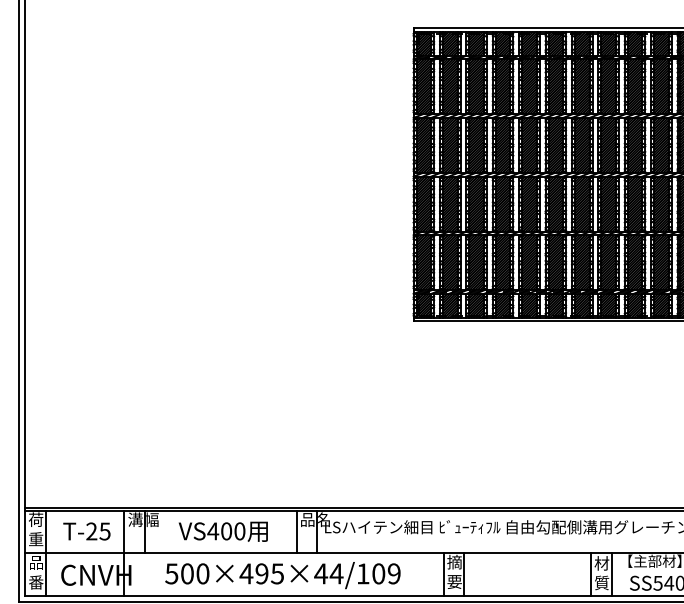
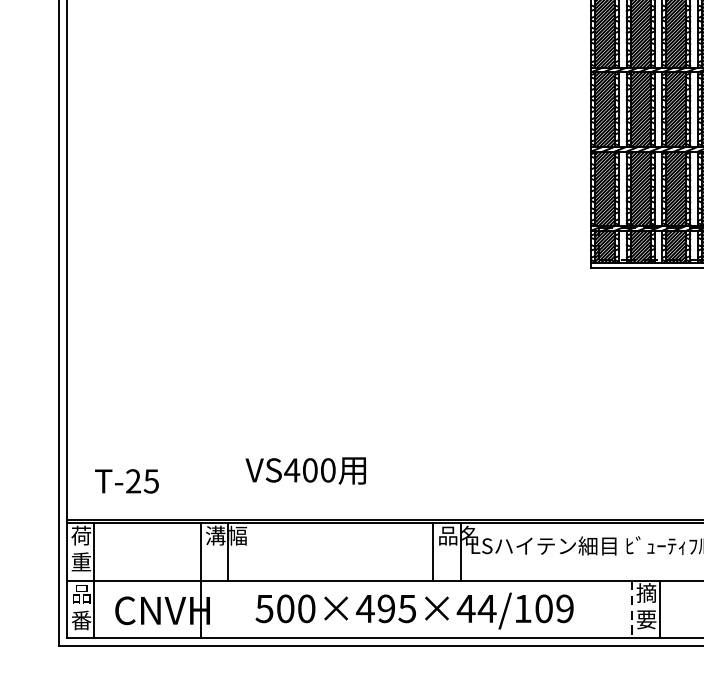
text: (86, 531) -> (126, 481), moved
text: (222, 531) -> (304, 470), moved
line: (443, 574) -> (631, 609), solid -> dashed

